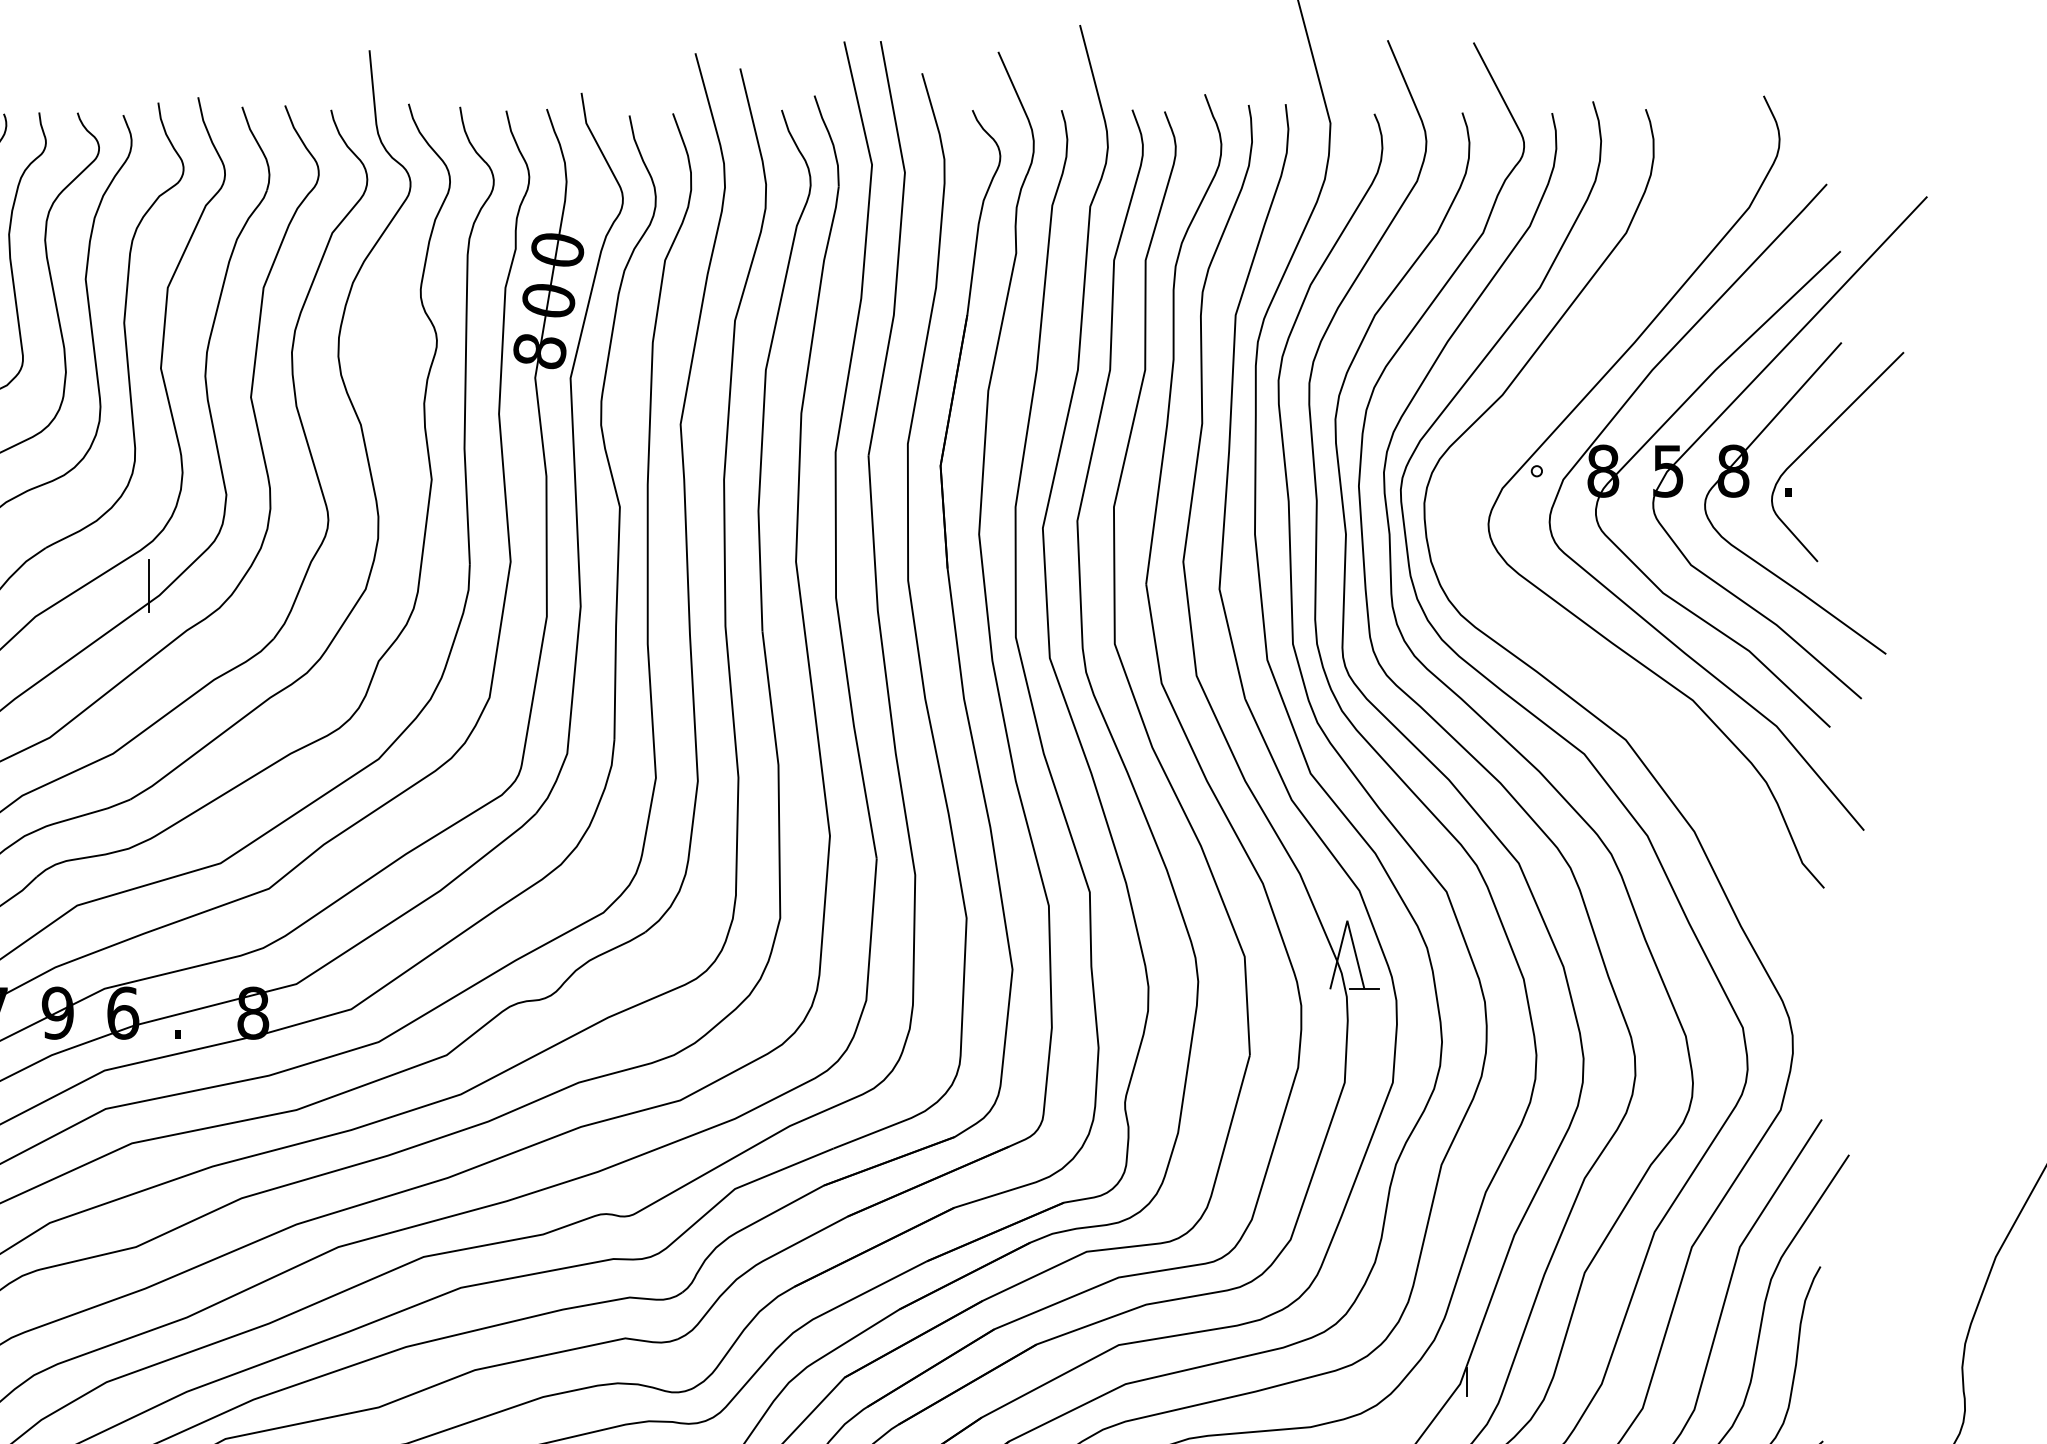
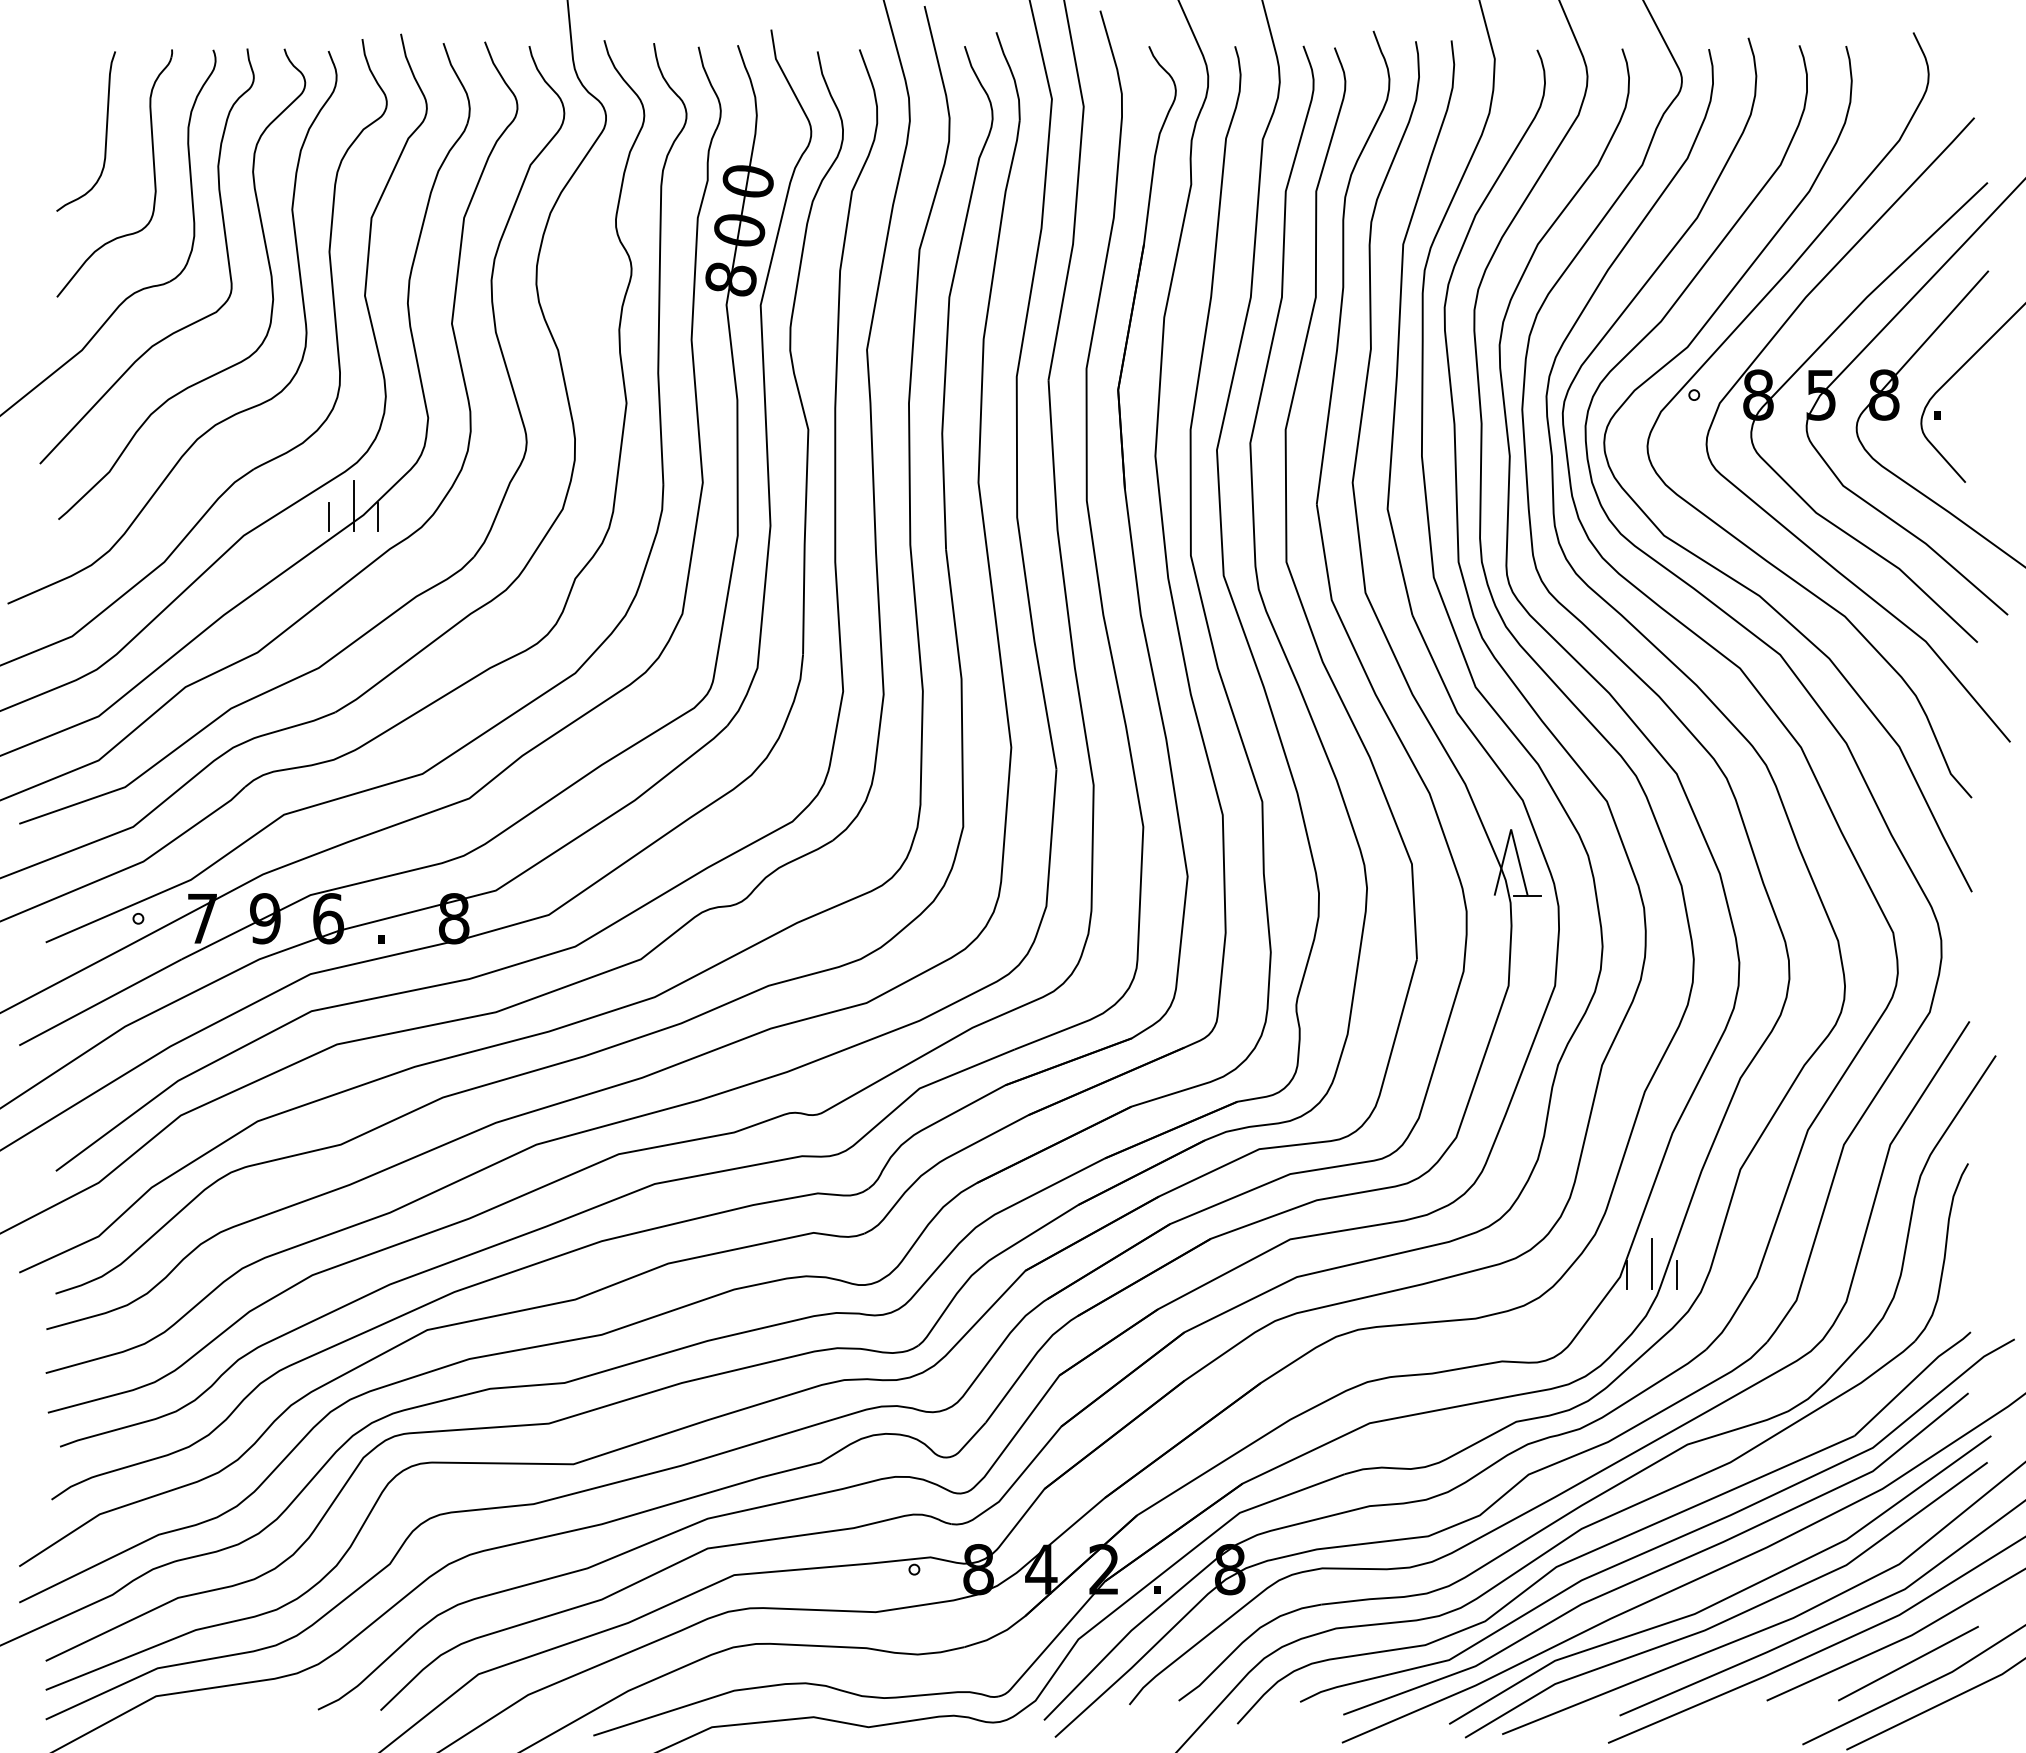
line: (123, 597) -> (328, 517), added
line: (174, 597) -> (378, 517), added
curve: (1565, 652) -> (1721, 570), added
line: (1492, 1370) -> (1651, 1263), added
line: (1518, 1381) -> (1676, 1274), added

